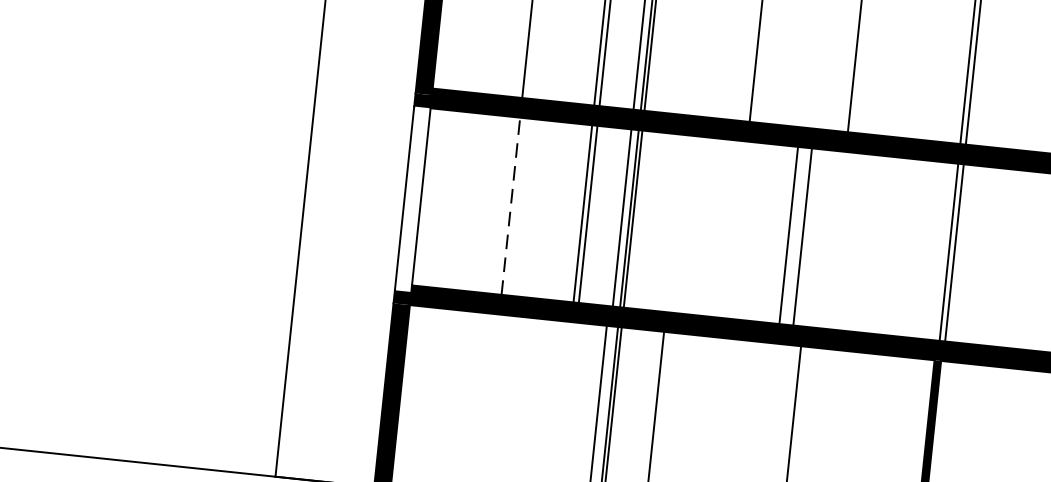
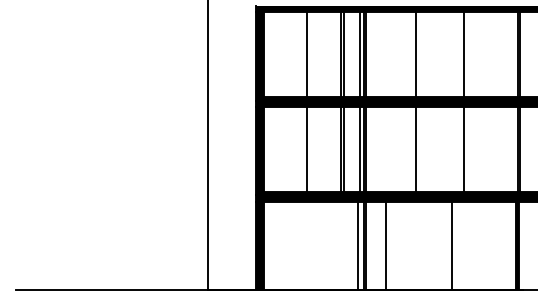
fill: (412, 198) -> (259, 150), added
line: (510, 206) -> (306, 149), dashed -> solid
line: (788, 235) -> (463, 149), moved
line: (803, 237) -> (416, 149), moved

